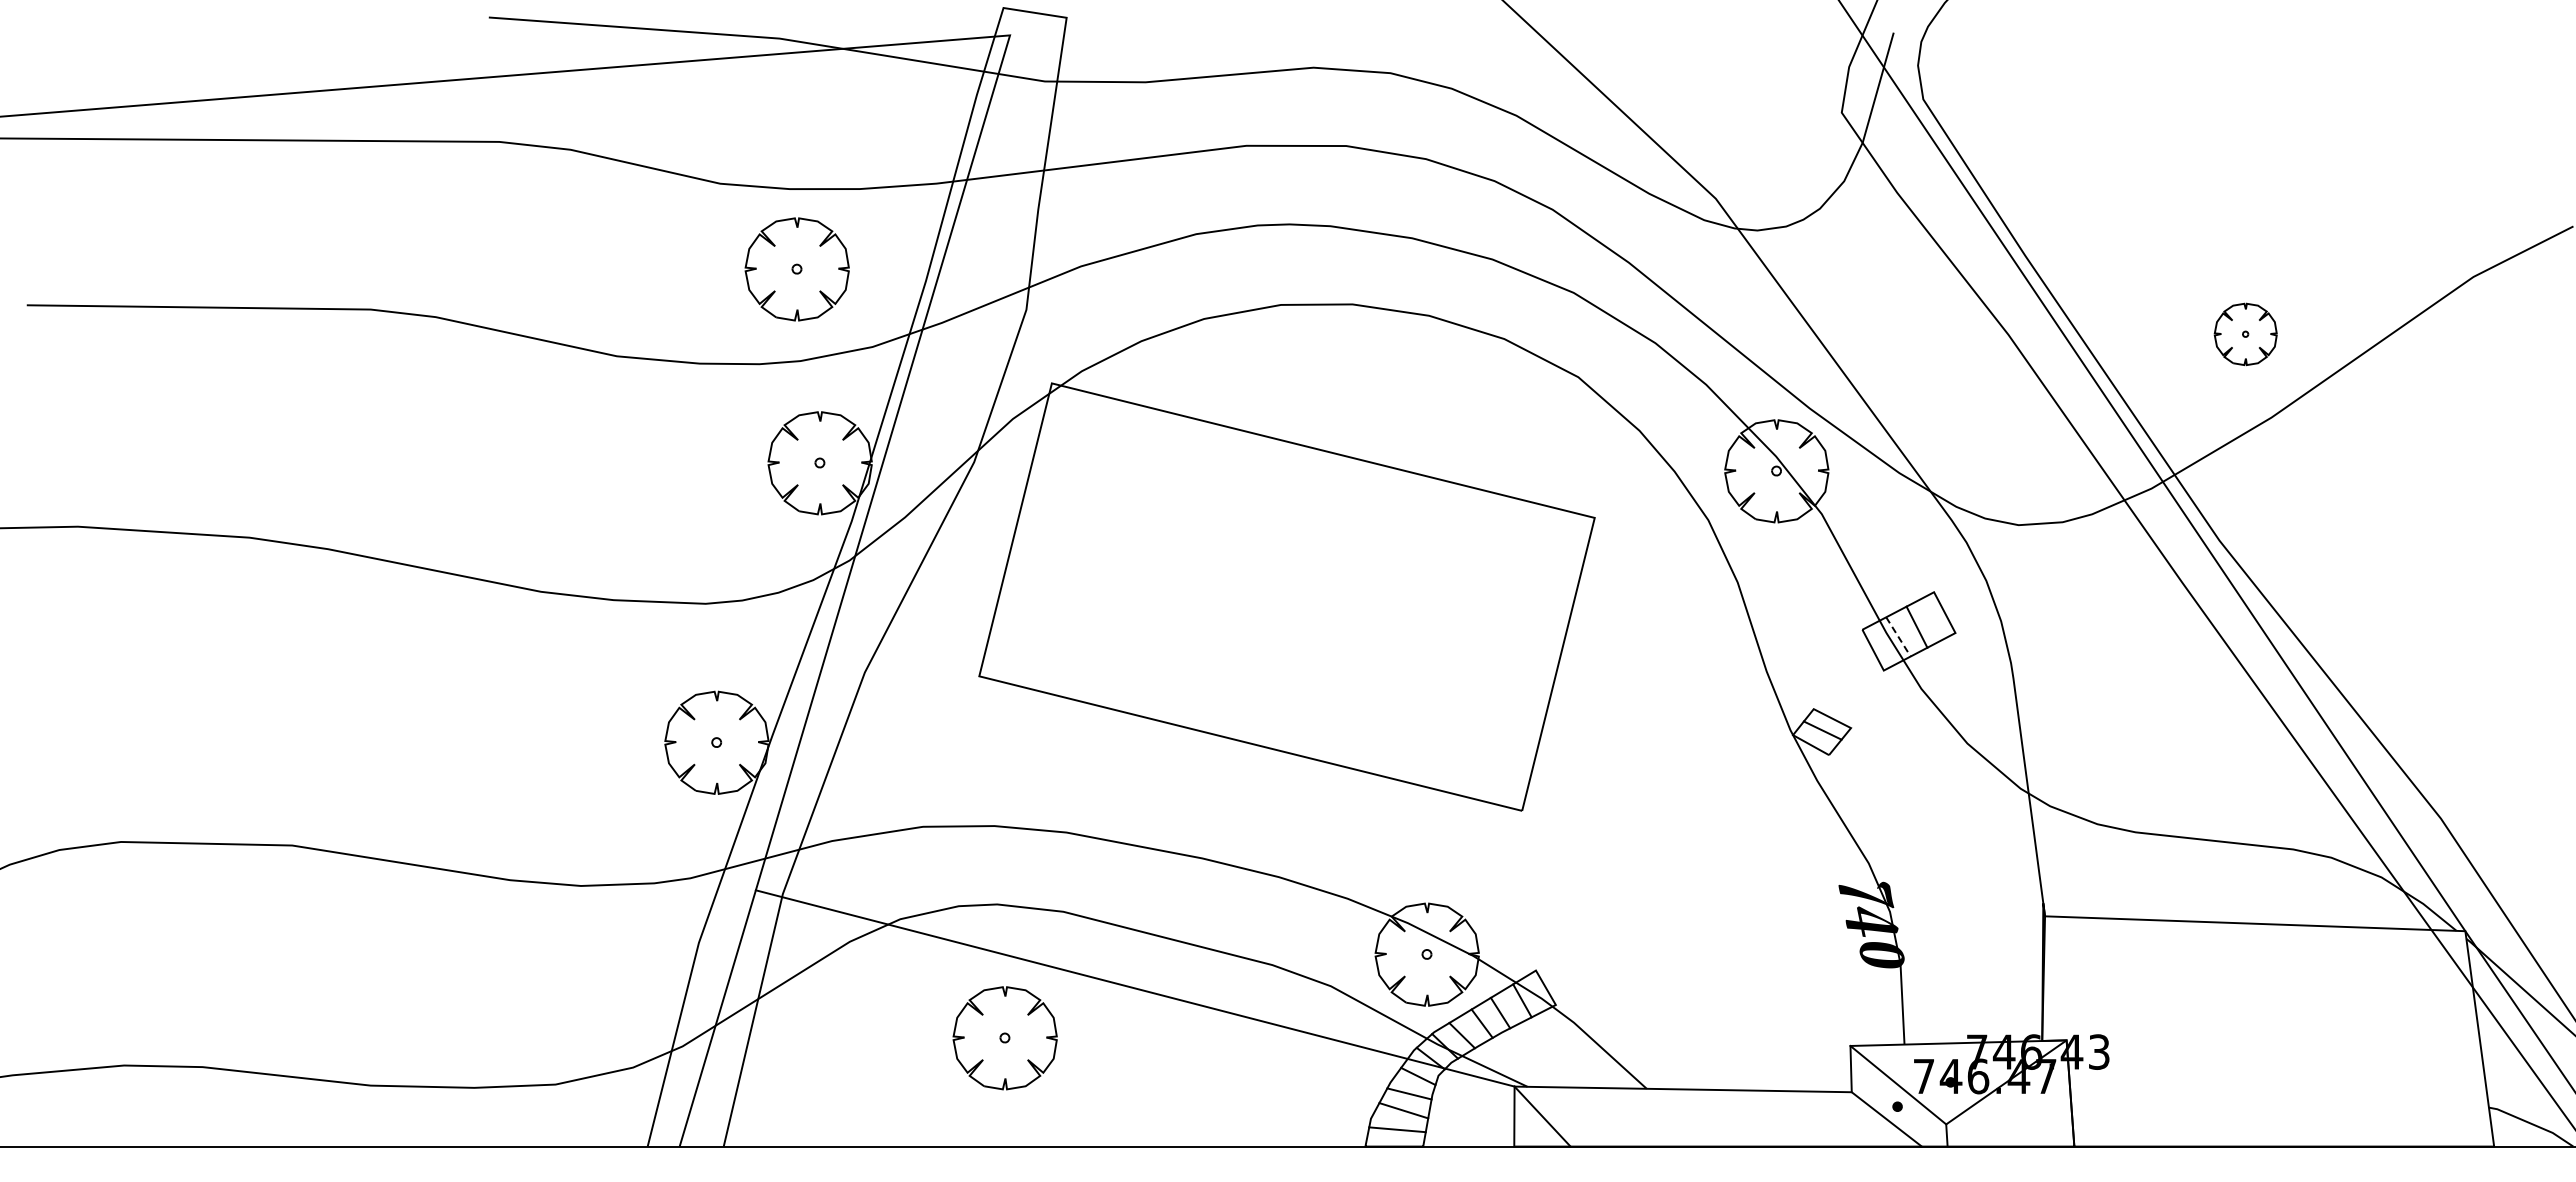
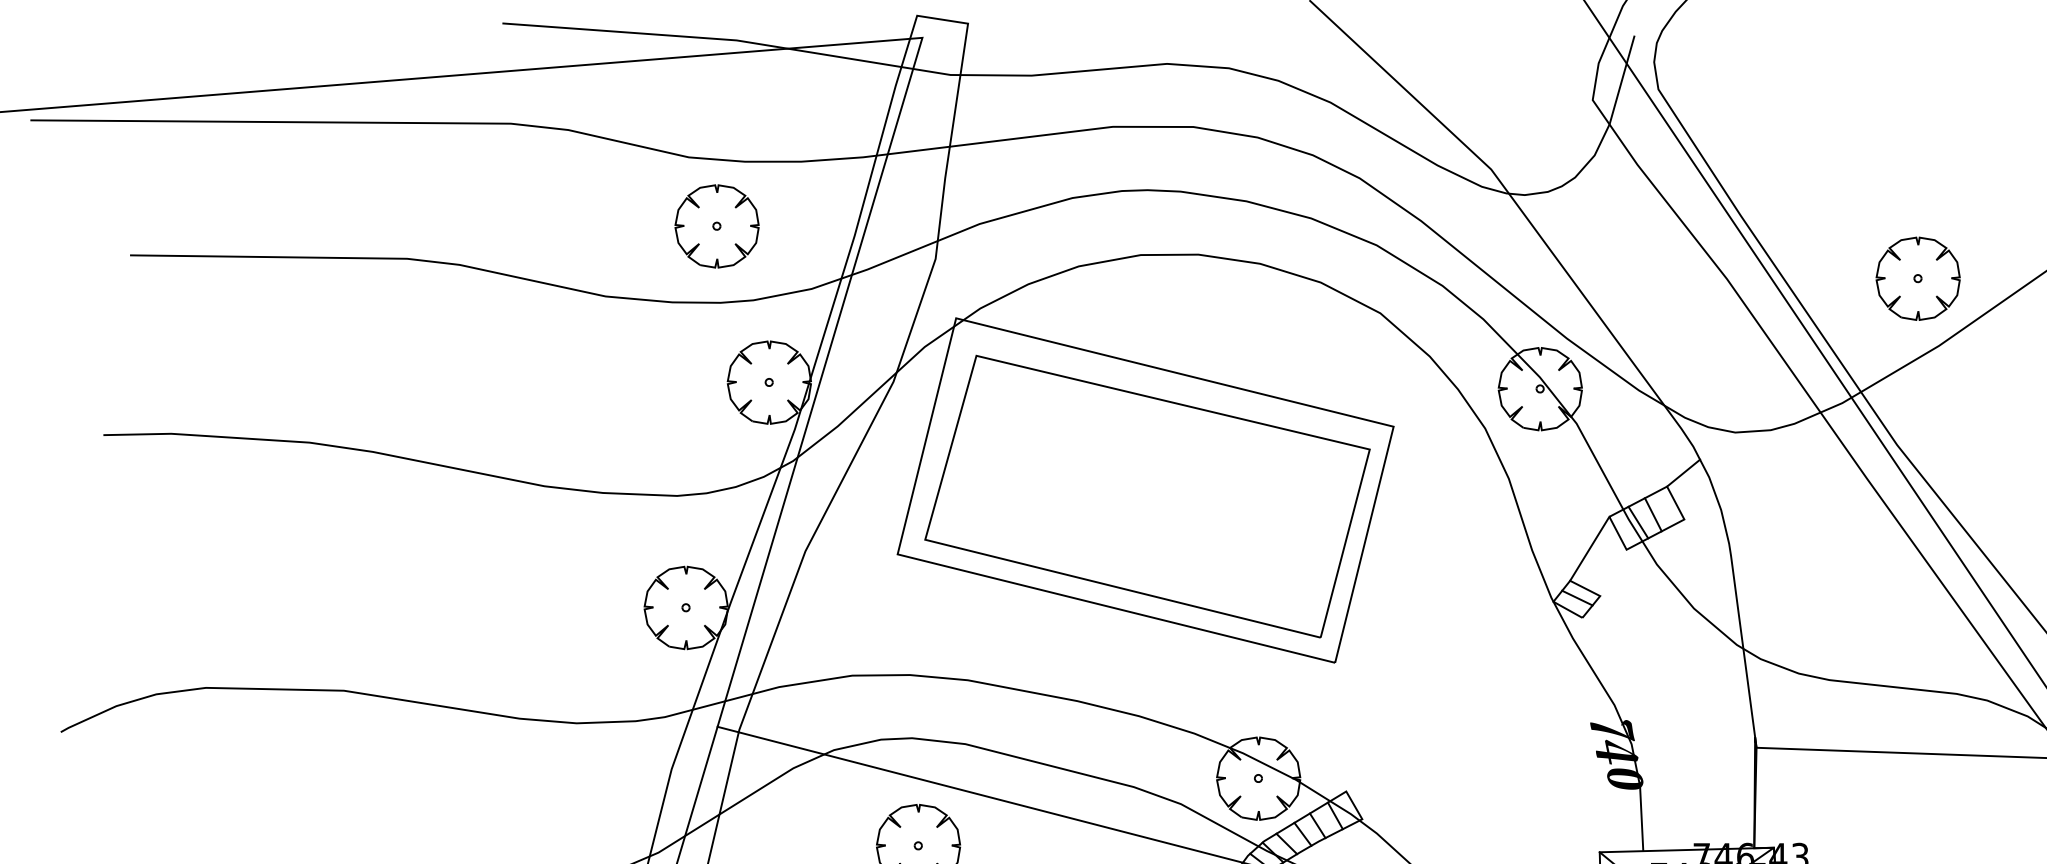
part: (796, 269) -> (716, 226), moved
part: (2245, 334) -> (1918, 278), size x1.67
line: (1954, 575) -> (1683, 473), added
part: (1289, 604) -> (1147, 496), added
line: (1898, 637) -> (1638, 523), dashed -> solid
line: (1837, 669) -> (1589, 548), added

